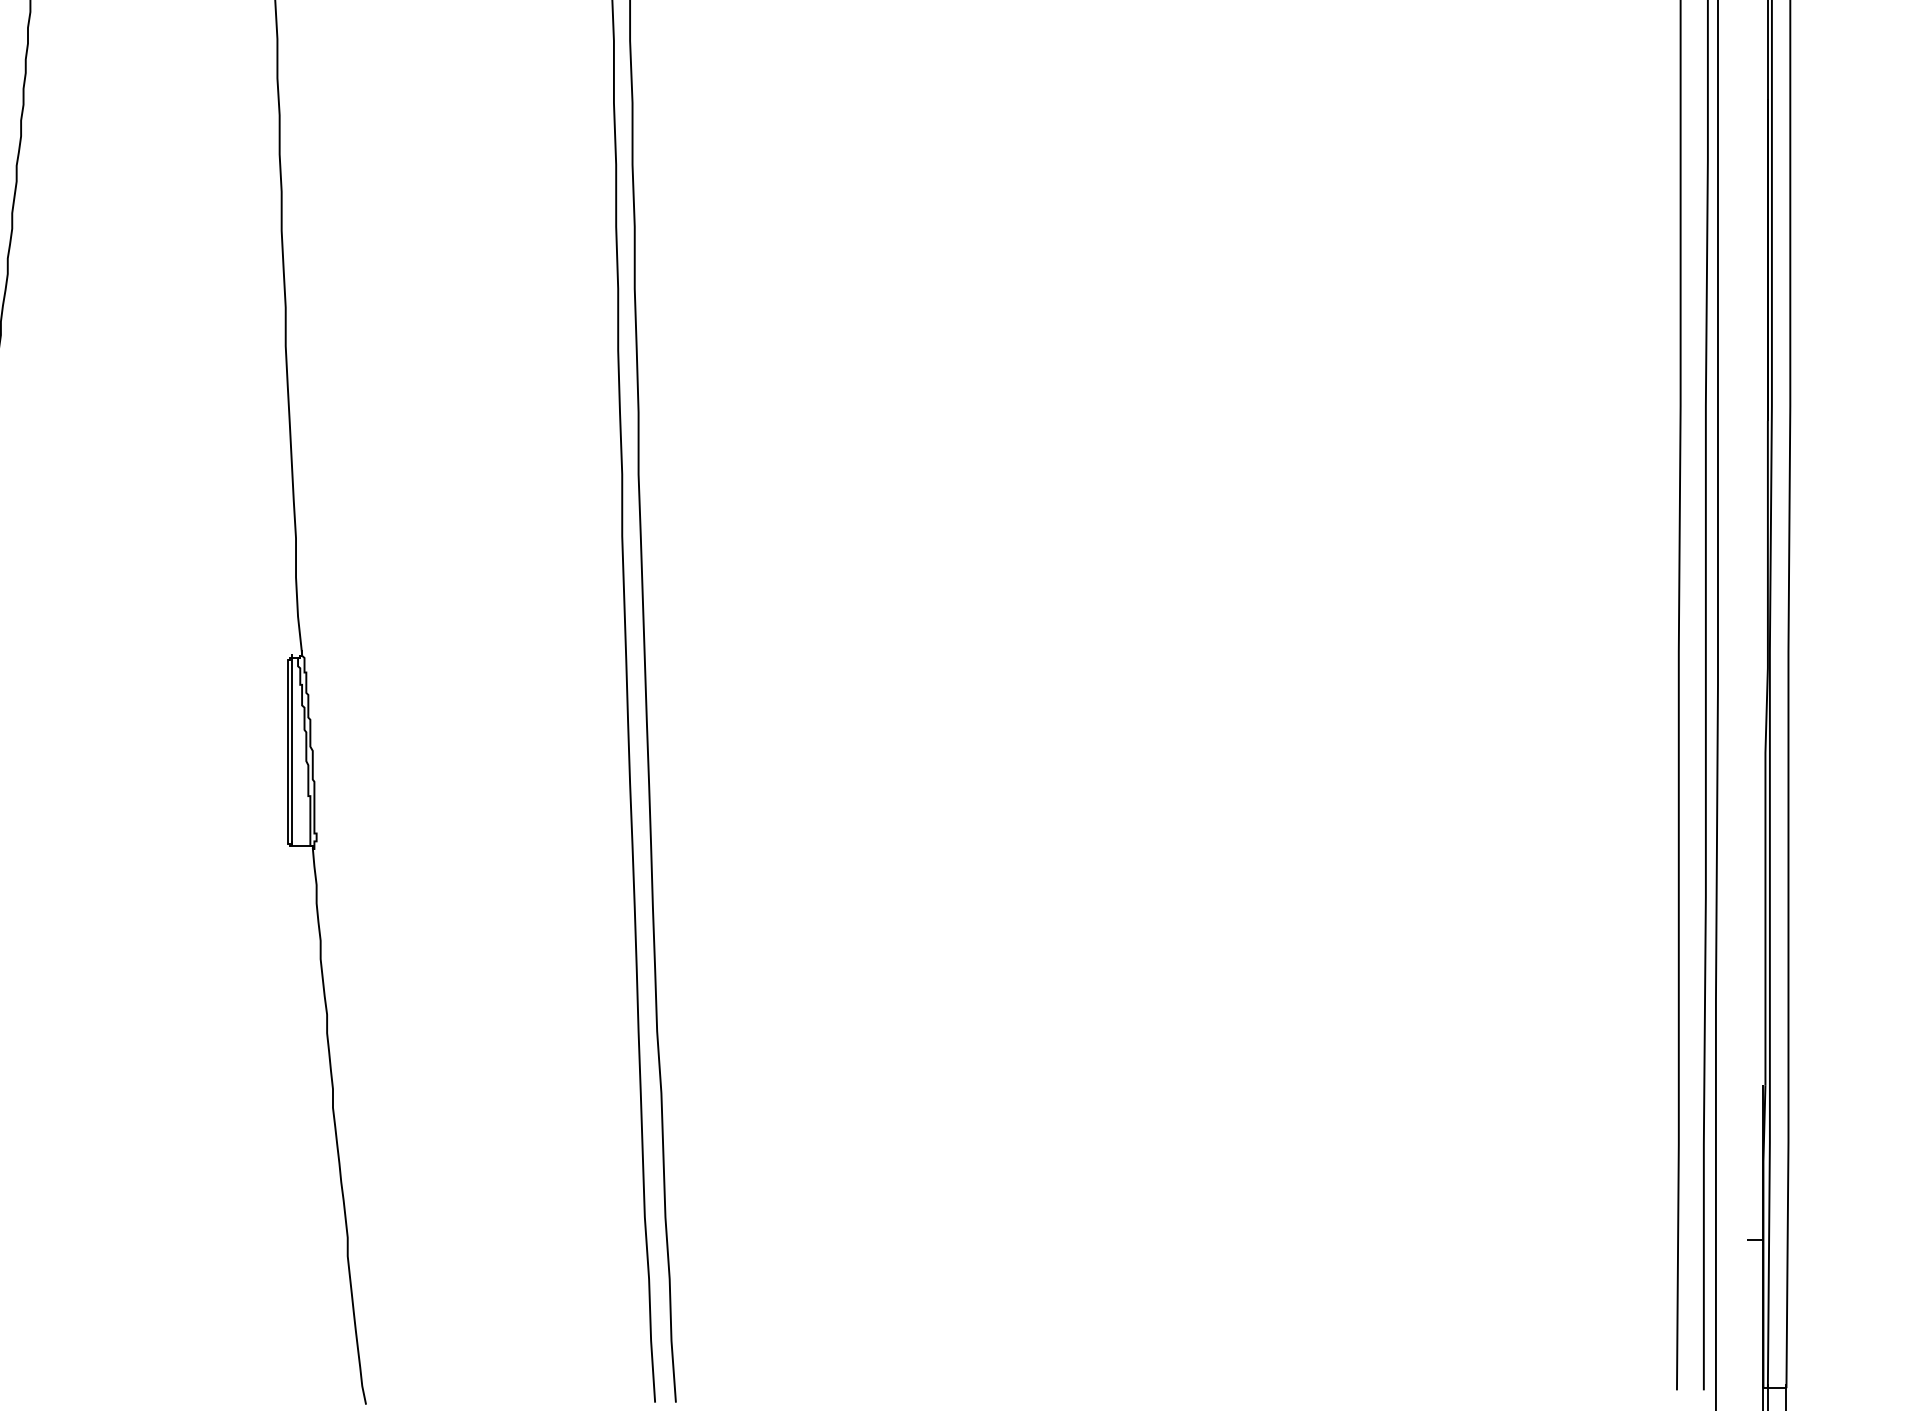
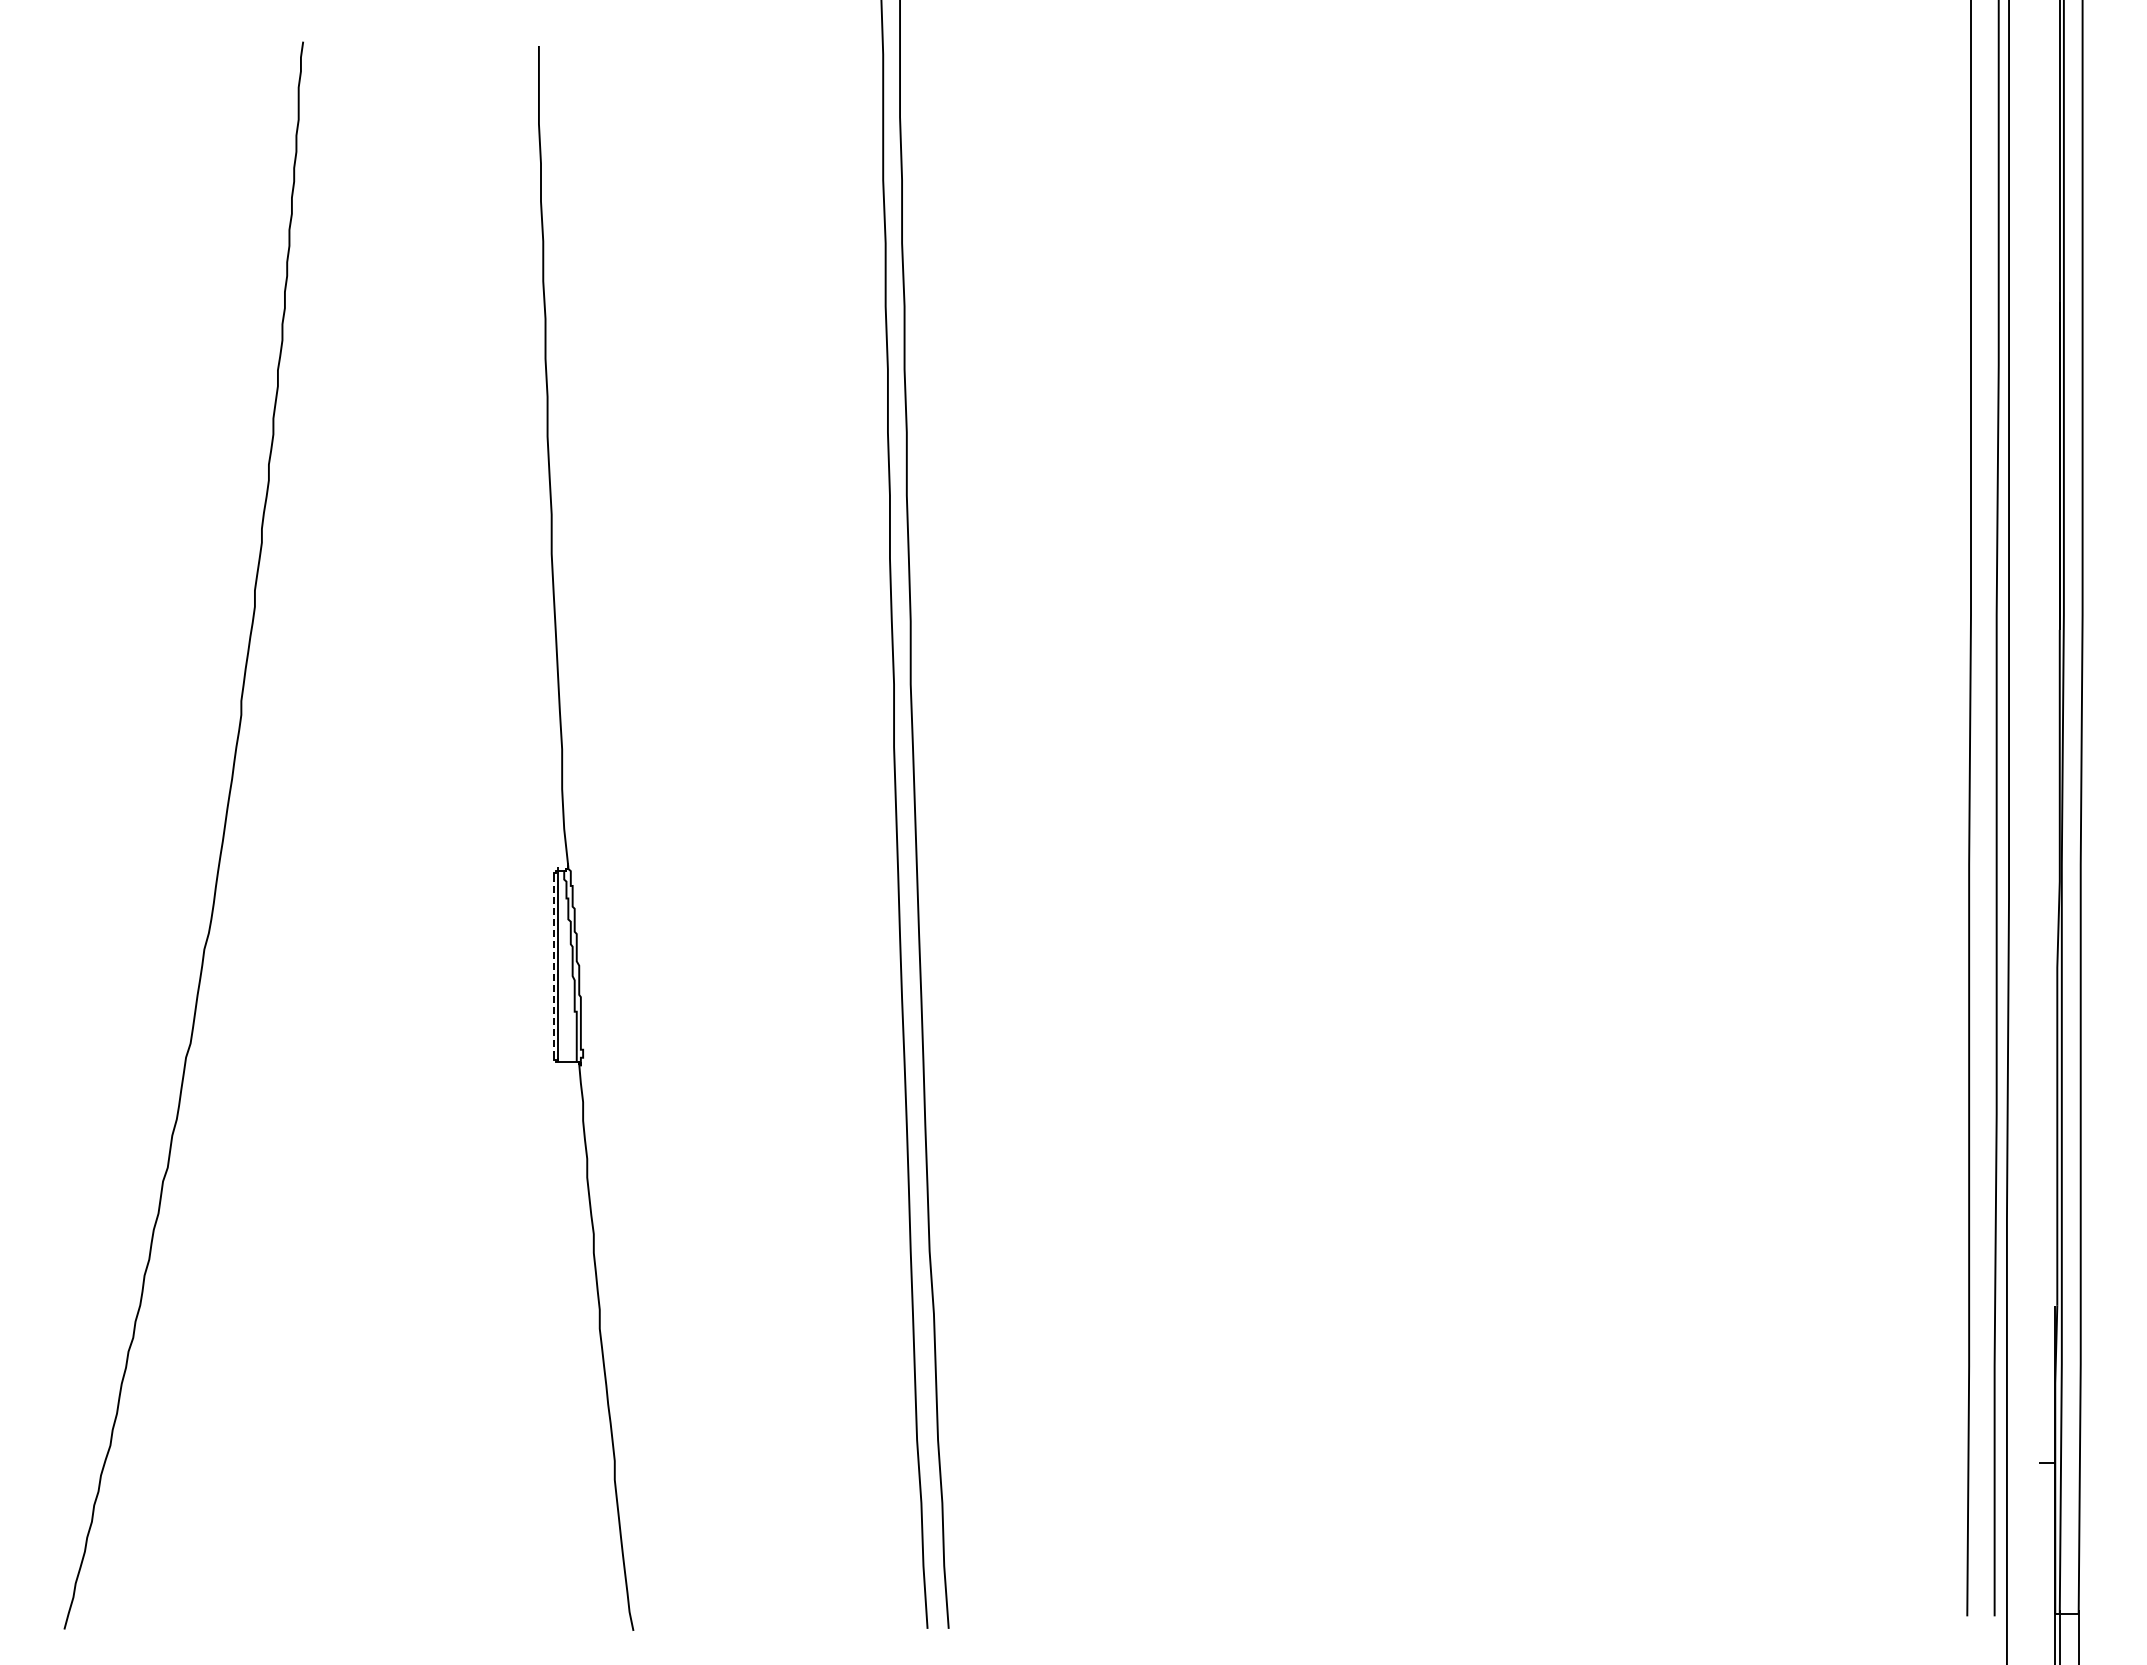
line: (287, 752) -> (553, 967), solid -> dashed

